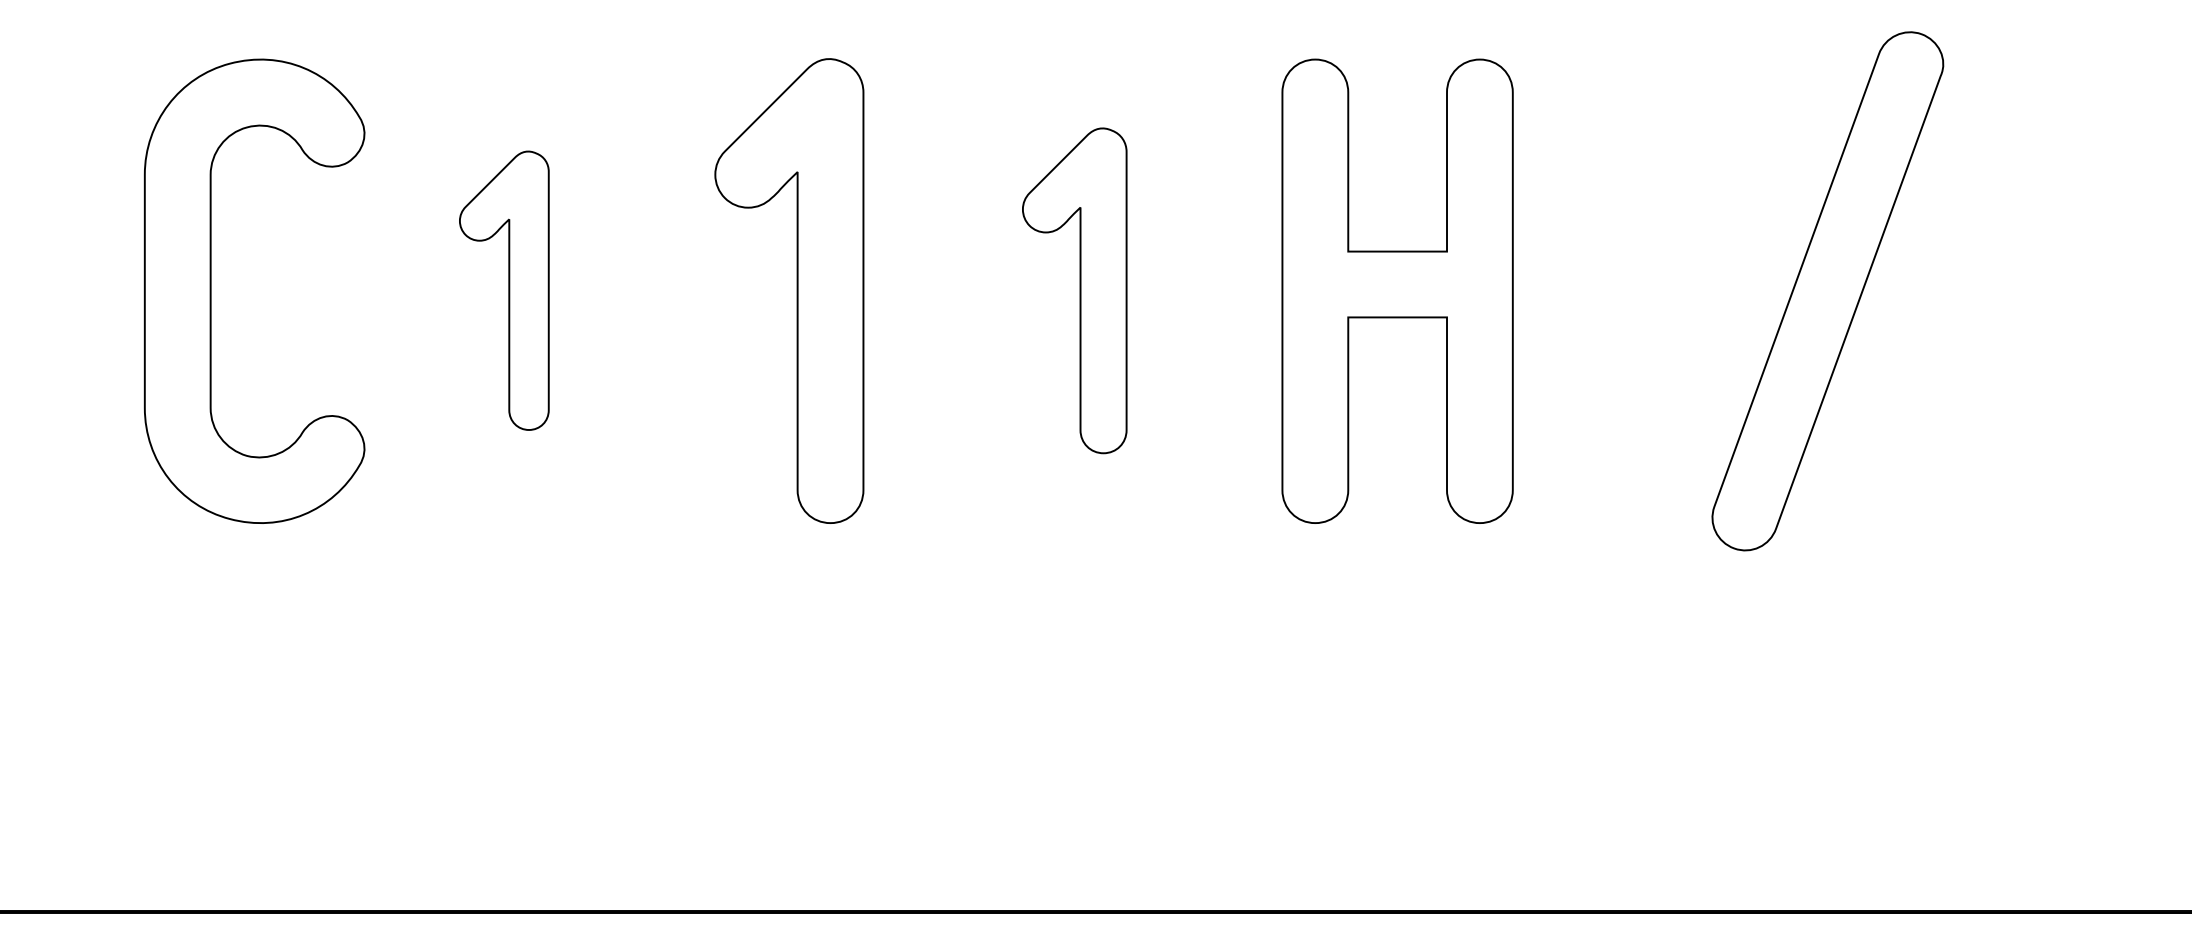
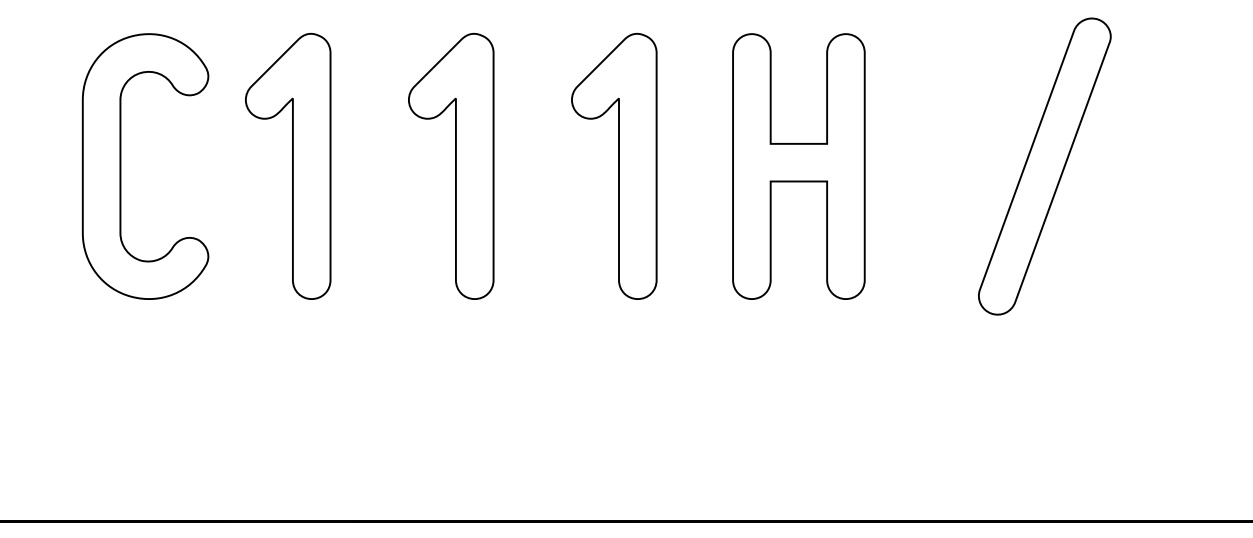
part: (504, 289) -> (288, 165), size x1.67
part: (1075, 289) -> (614, 165), size x1.43

